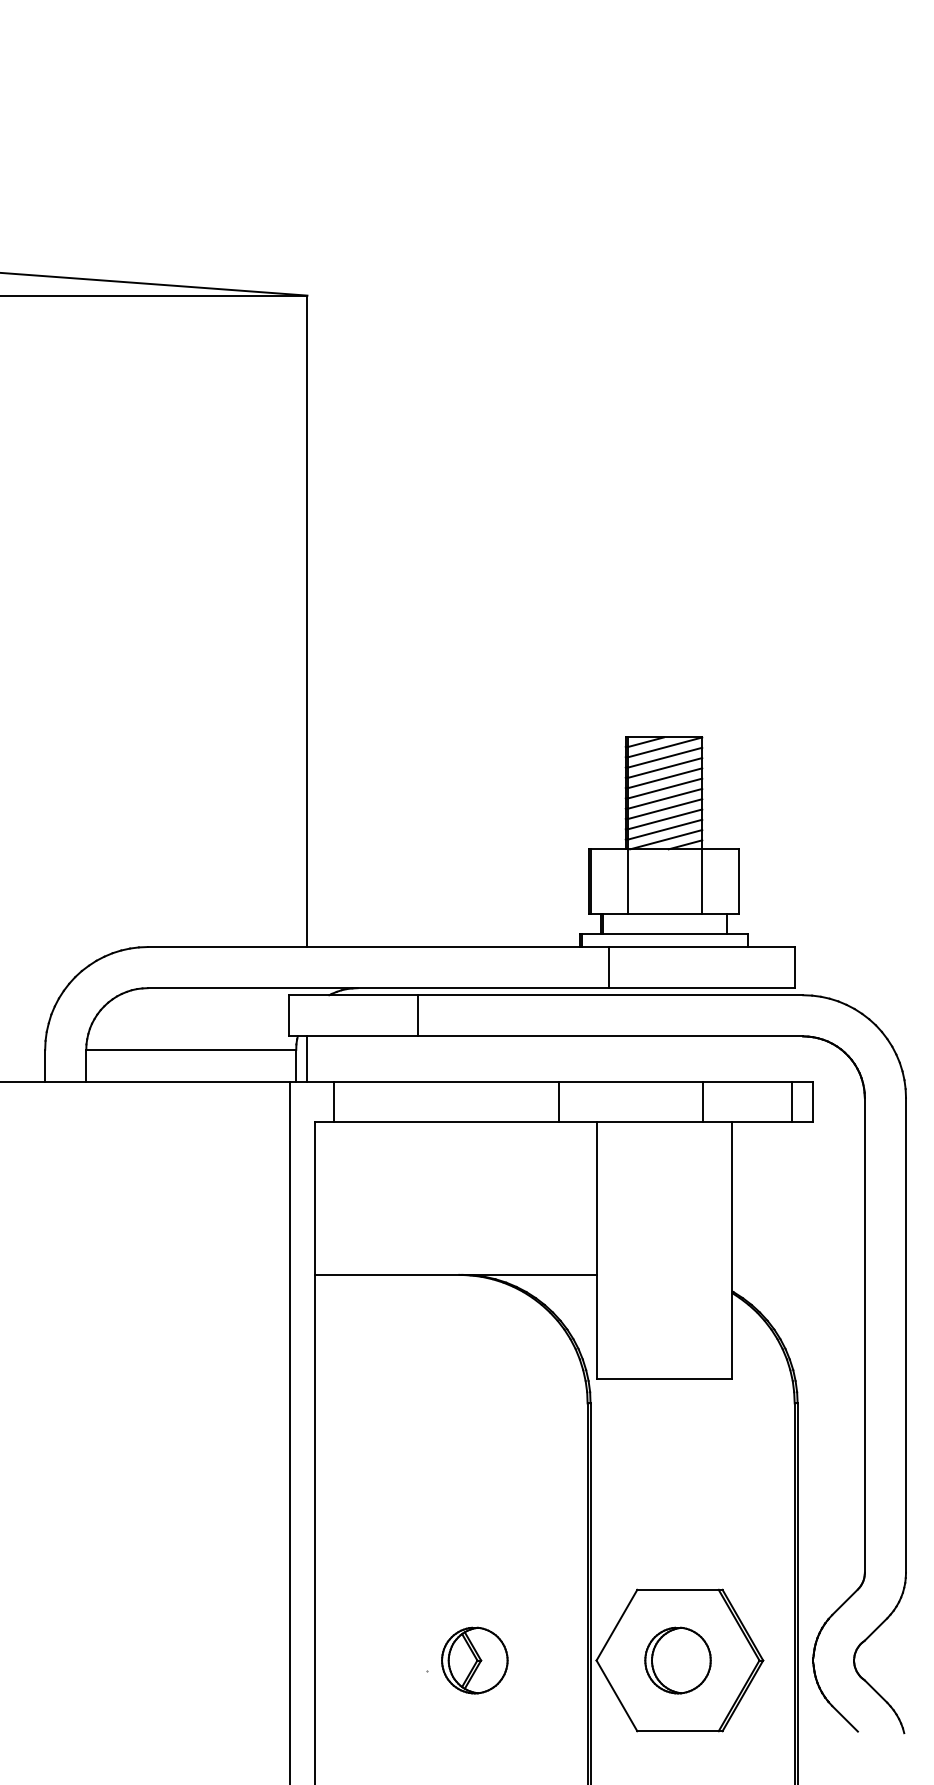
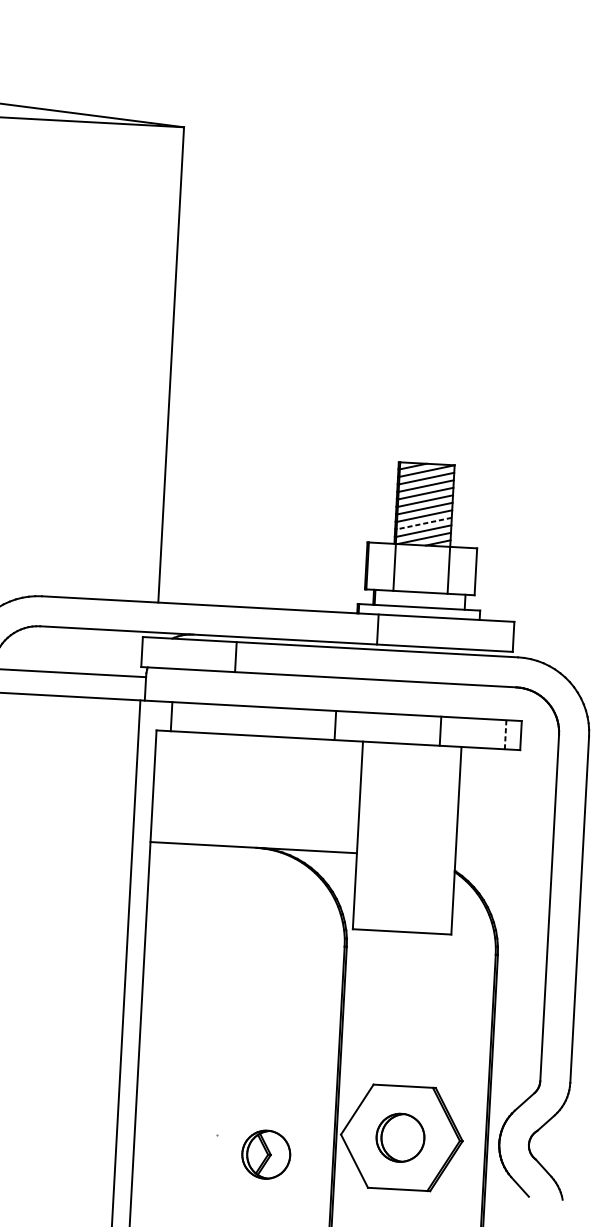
line: (664, 819) -> (423, 523), solid -> dashed
line: (307, 1059) -> (153, 684), removed
line: (791, 1101) -> (505, 734), solid -> dashed
part: (474, 1660) -> (266, 1154), moved

